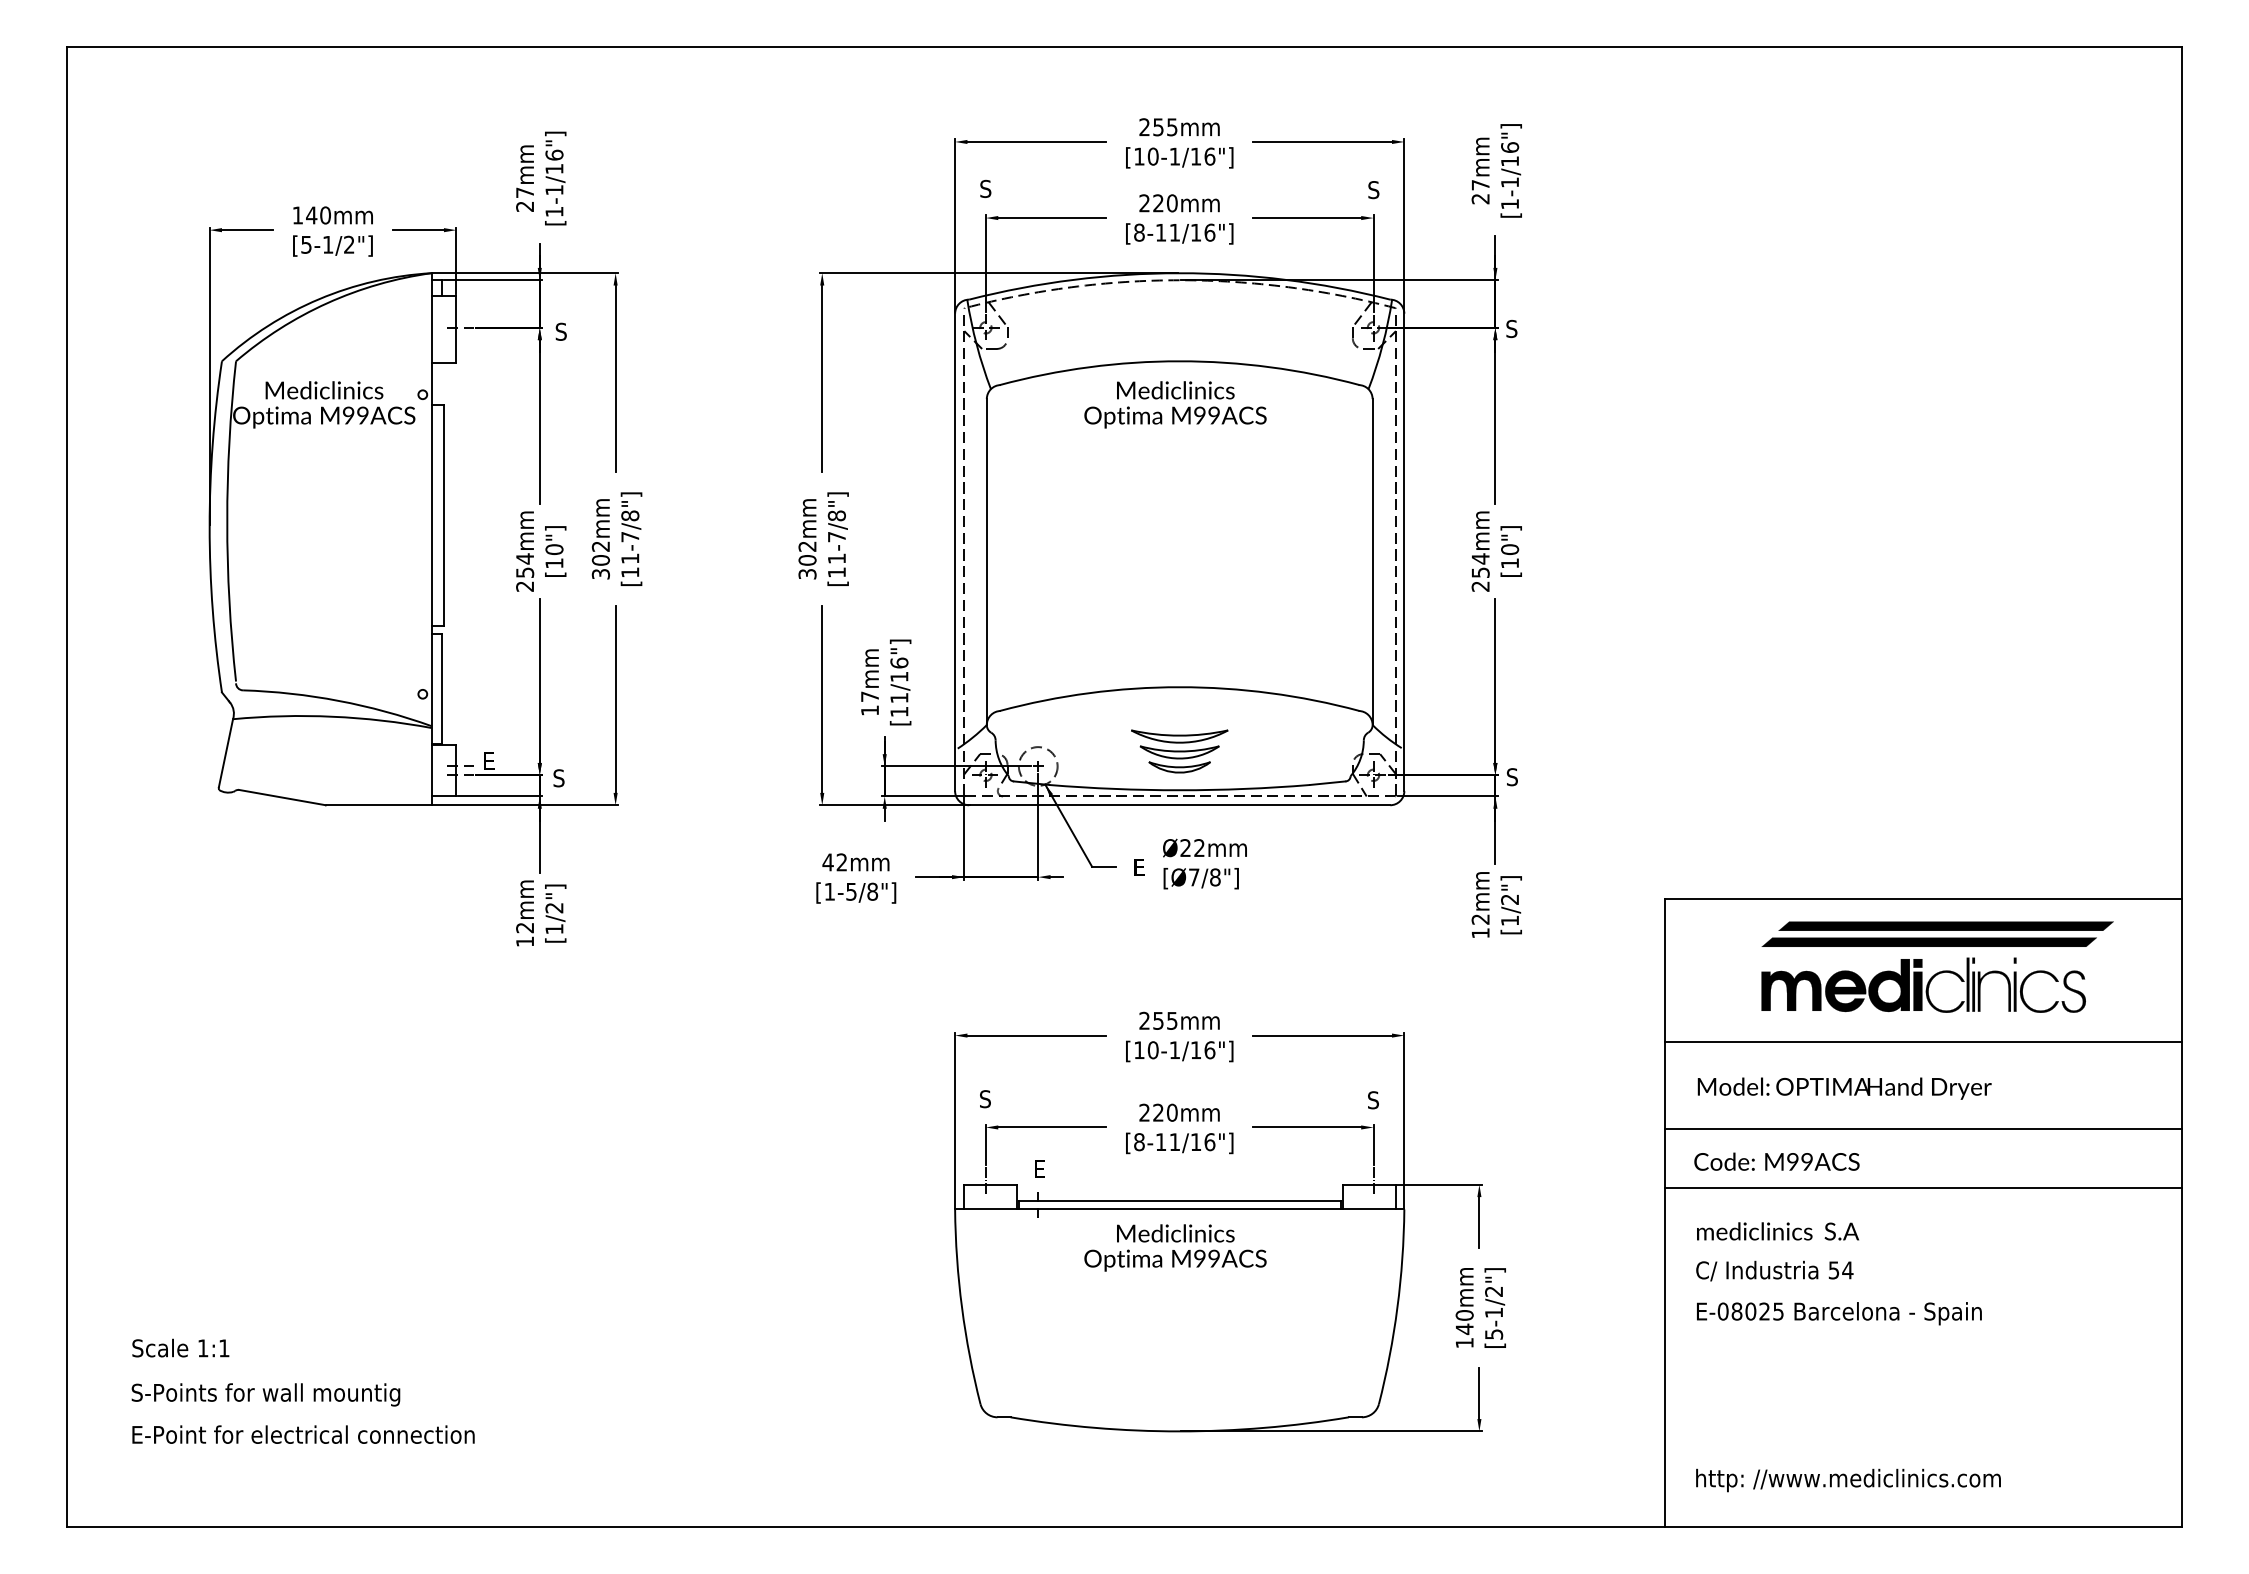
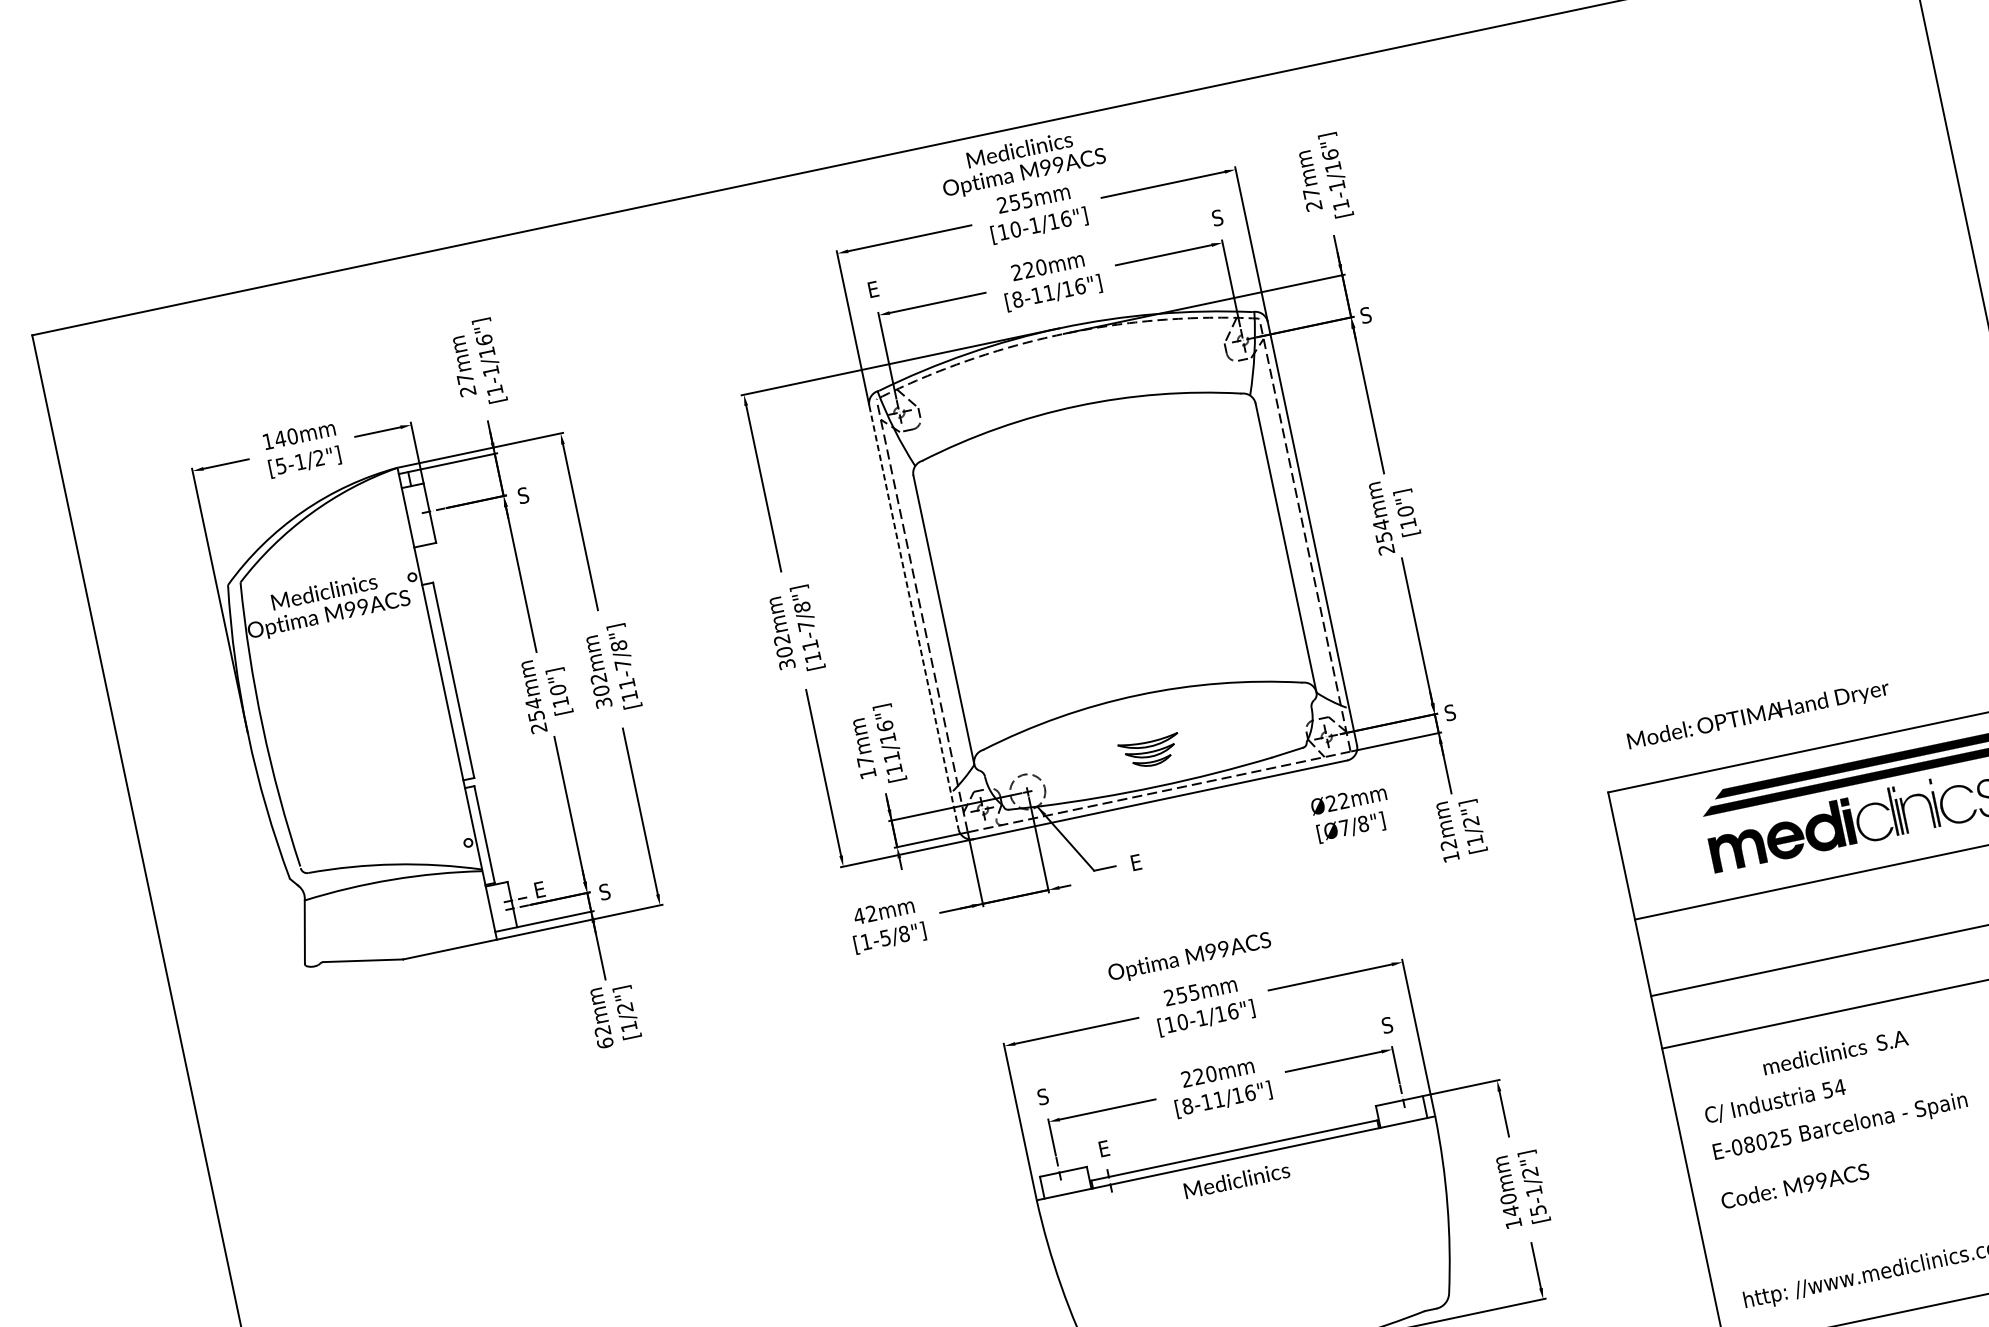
text: (985, 188) -> (872, 289), S -> E
text: (1175, 404) -> (1022, 162), moved
line: (955, 552) -> (914, 617), solid -> dashed
part: (1179, 751) -> (1150, 752), size x0.7
text: (1204, 863) -> (1351, 813), moved
text: (525, 941) -> (605, 1042), 12mm -> 62mm
text: (1844, 1088) -> (1758, 715), moved
text: (1776, 1161) -> (1794, 1186), moved
text: (1778, 1231) -> (1835, 1052), moved
text: (1175, 1260) -> (1189, 957), moved

